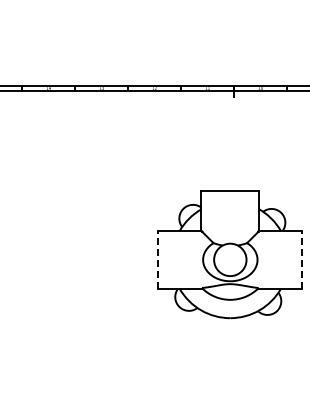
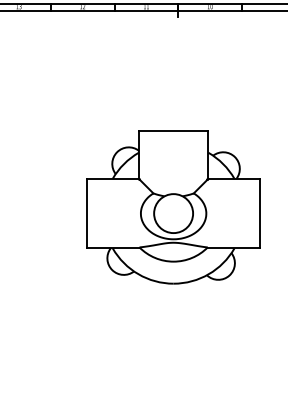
line: (158, 259) -> (87, 213), dashed -> solid
line: (302, 259) -> (260, 213), dashed -> solid

